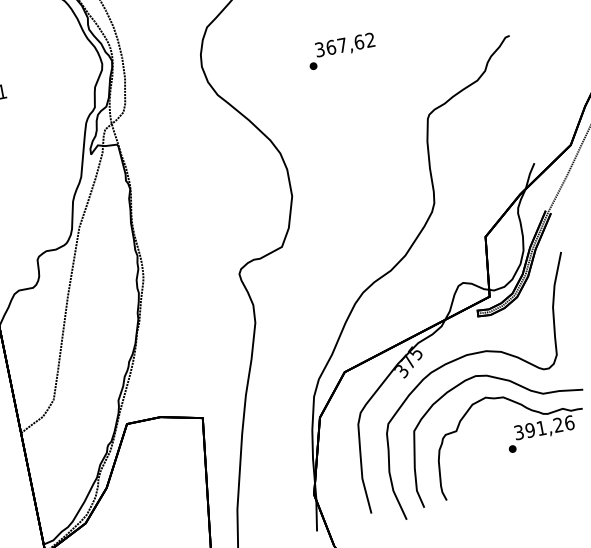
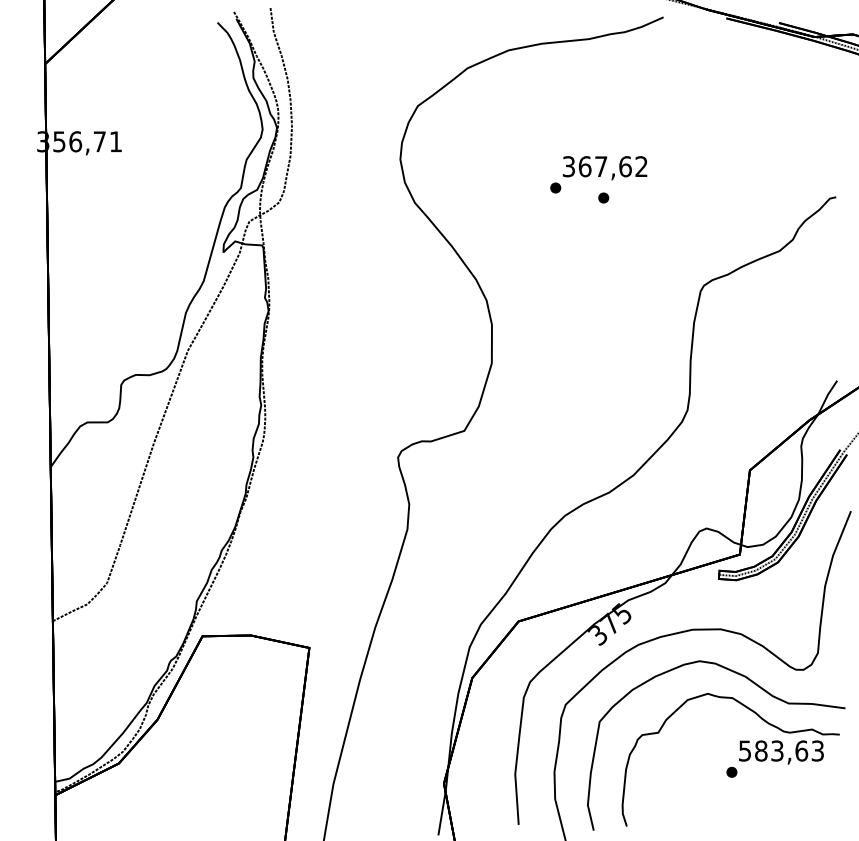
part: (348, 66) -> (603, 197), added
text: (544, 427) -> (781, 750), 391,26 -> 583,63

